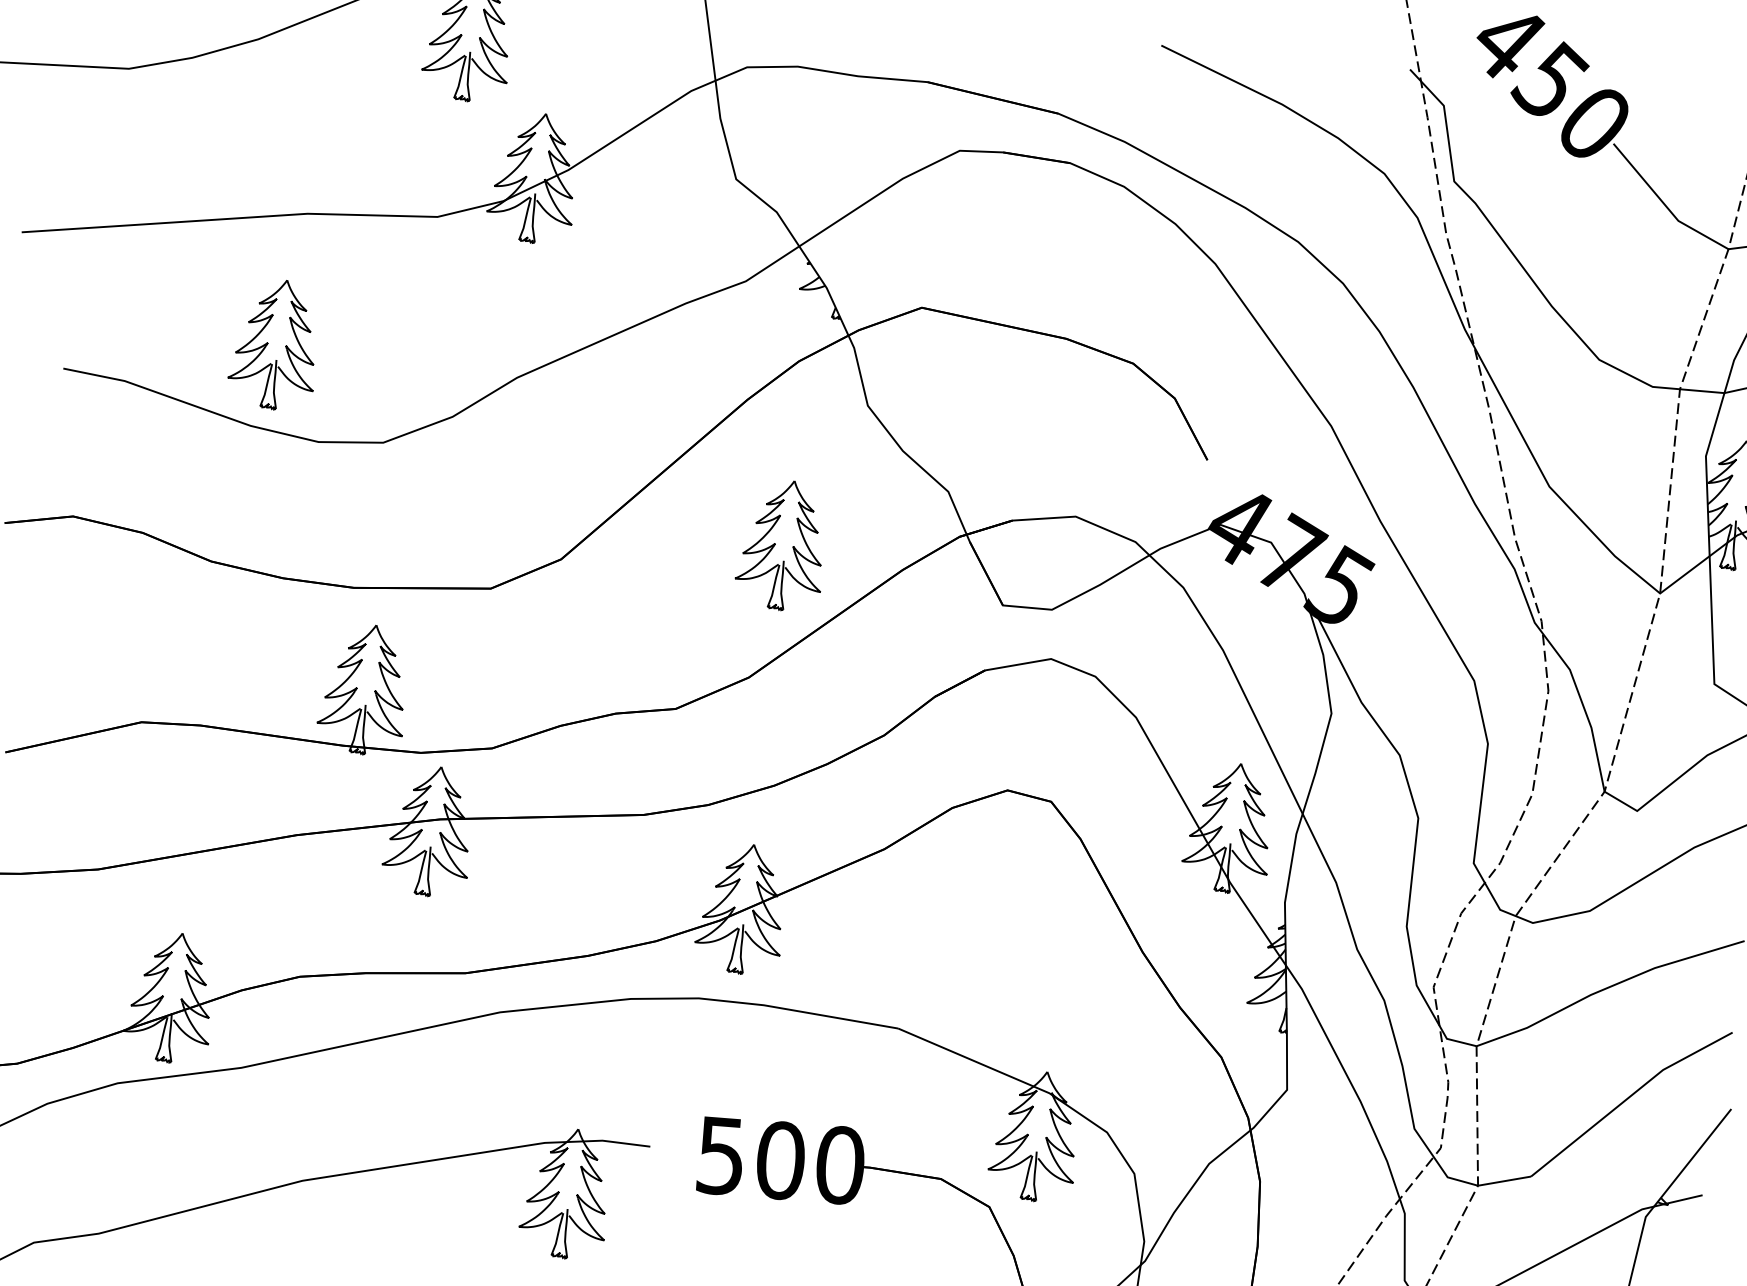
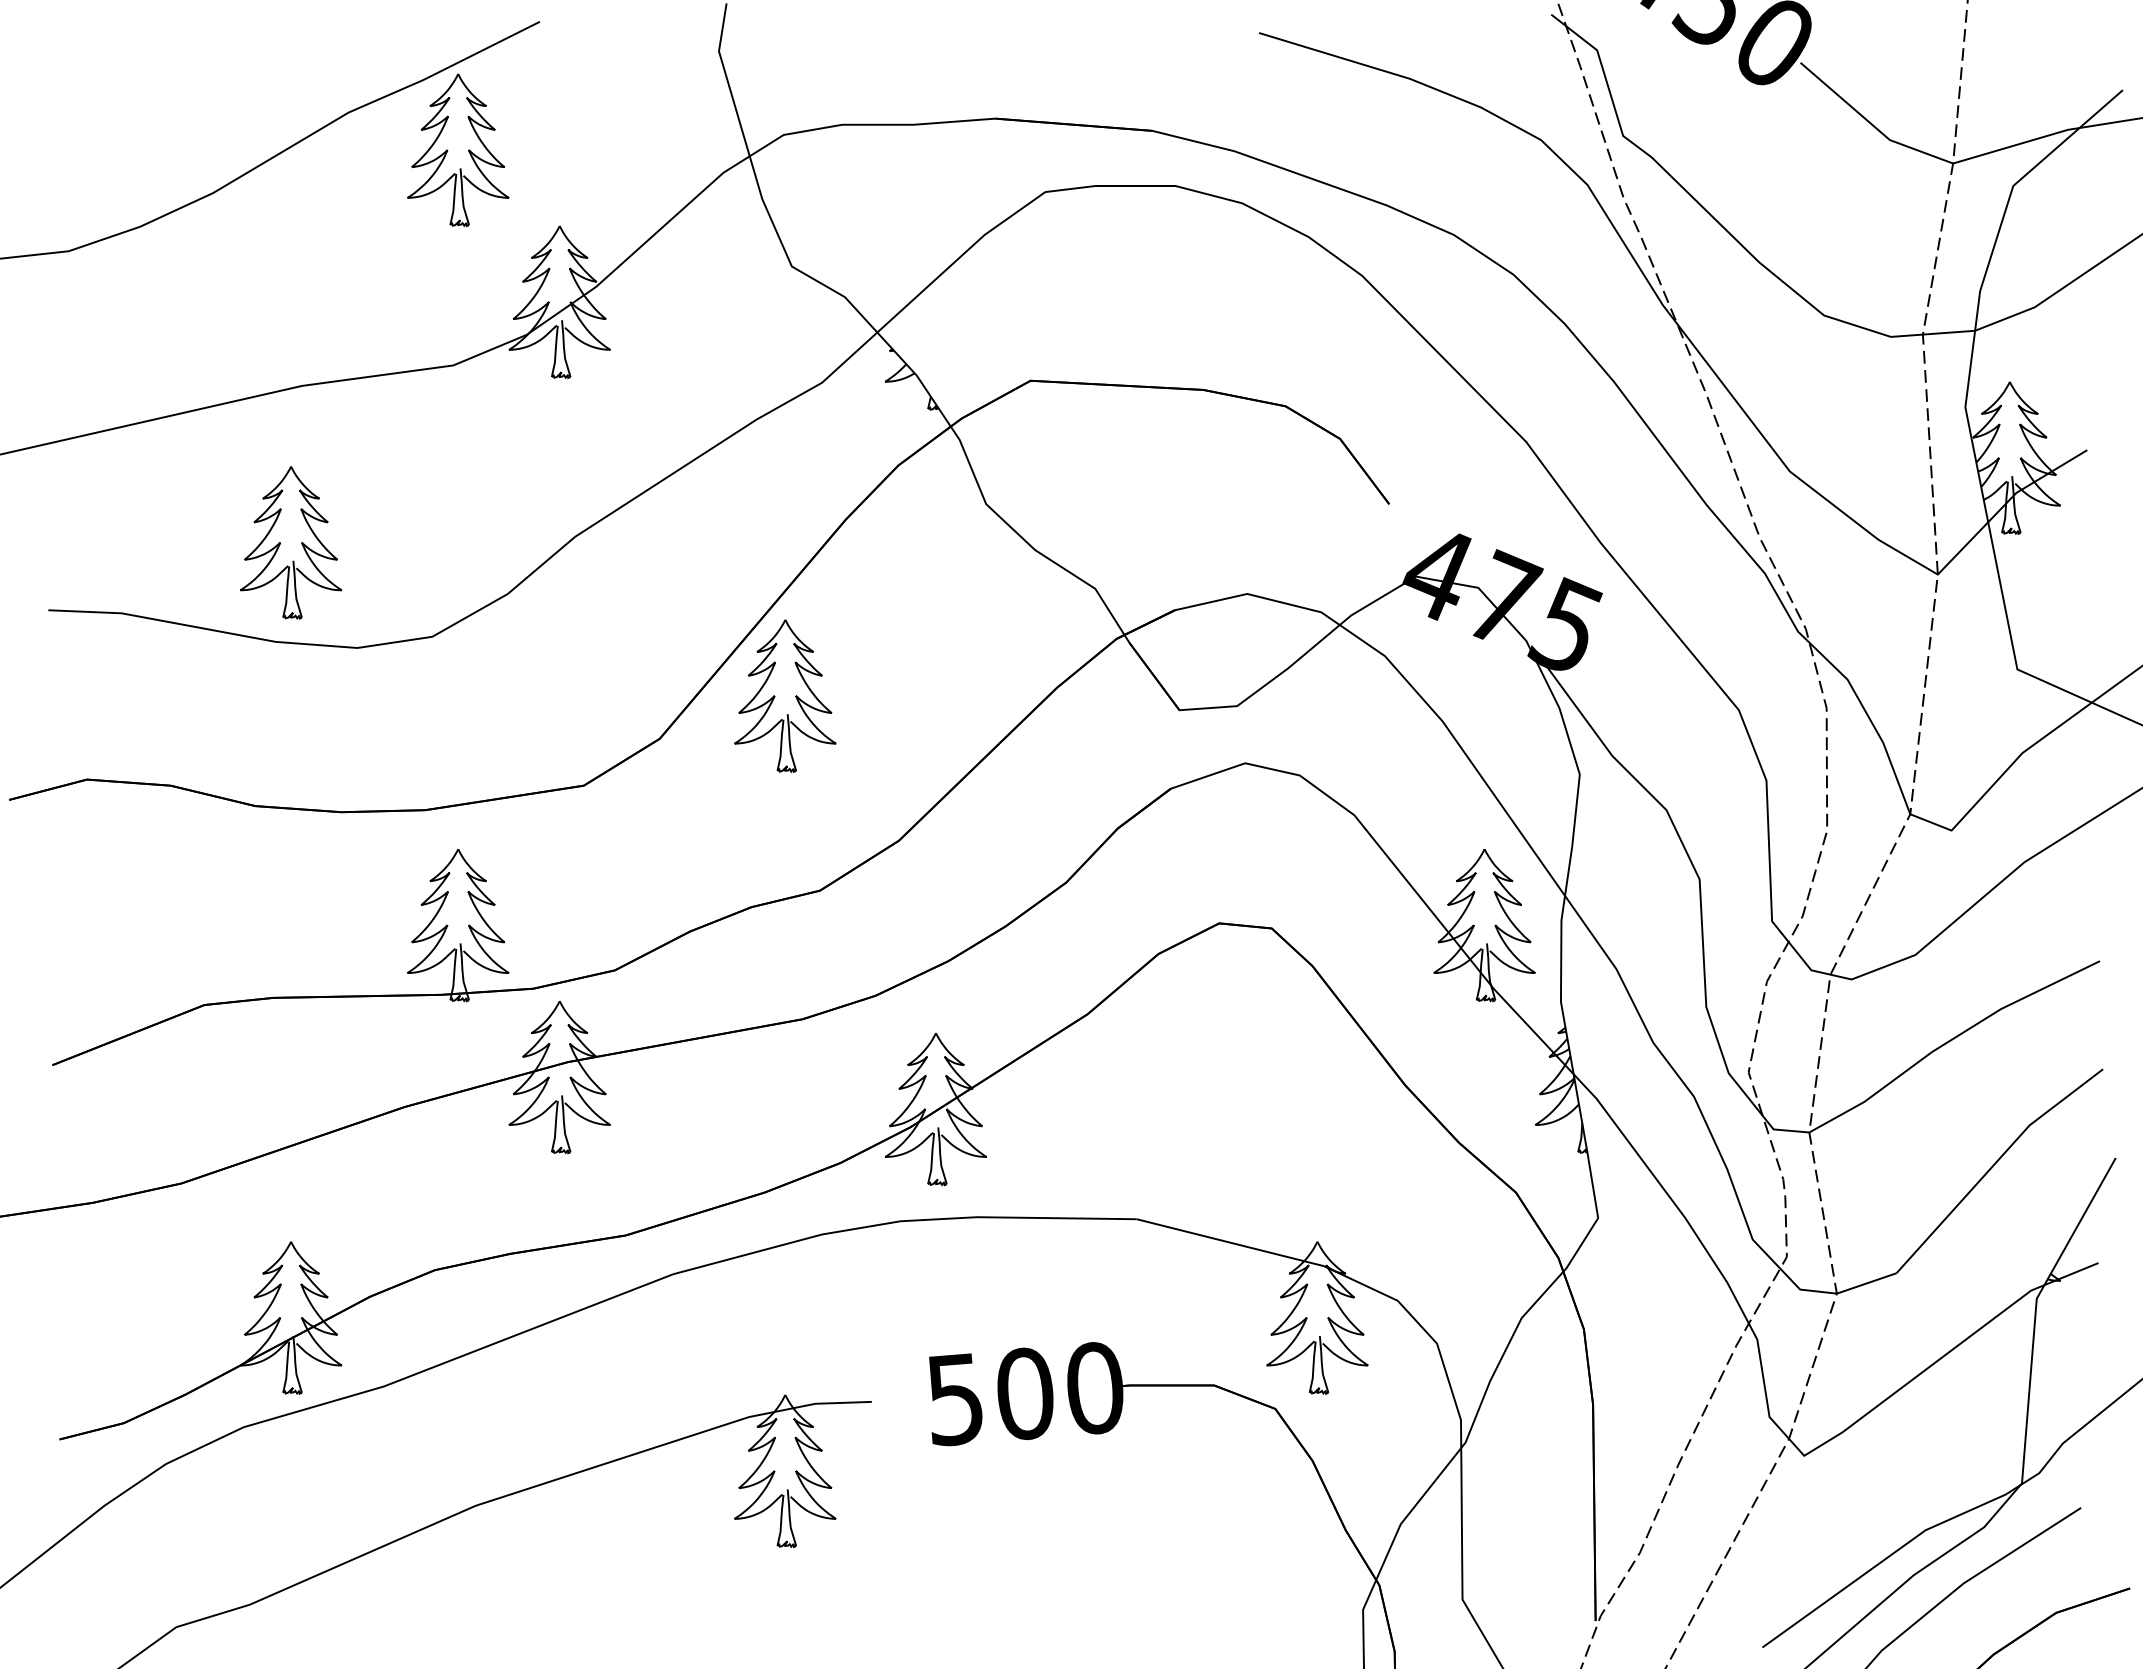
part: (784, 544) -> (785, 695), moved

